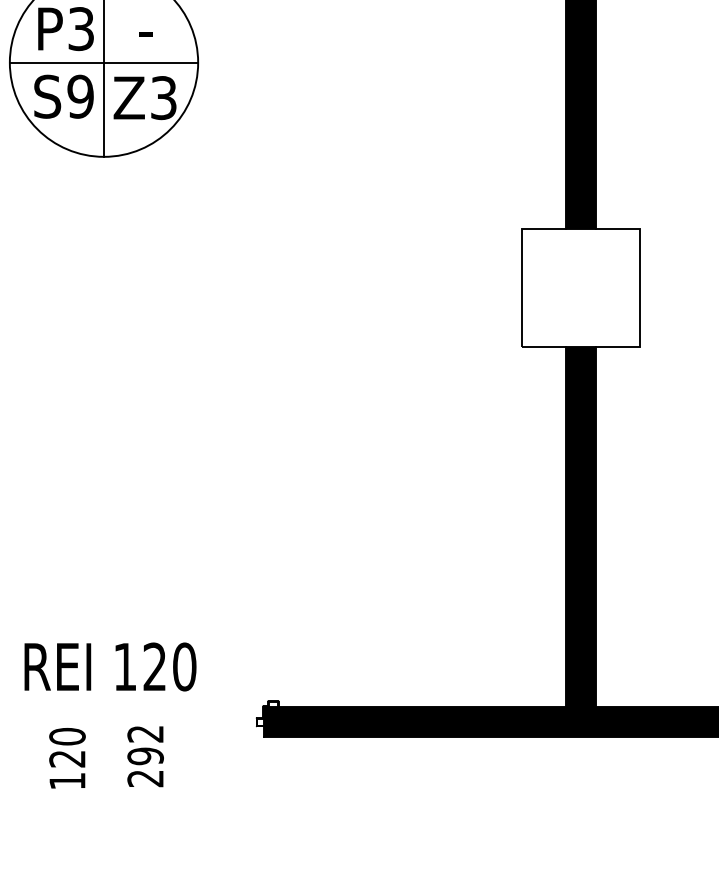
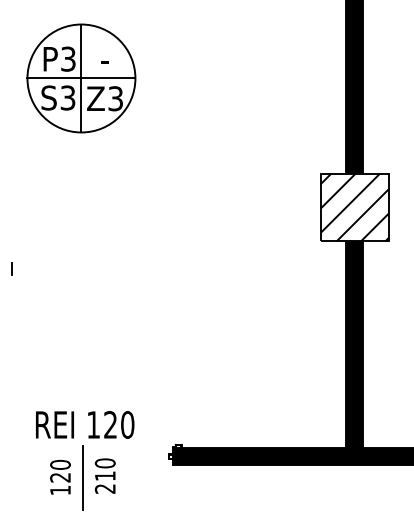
text: (79, 95) -> (67, 97), S9 -> S3
hatch: (580, 287) -> (354, 207), added
text: (144, 744) -> (104, 469), 292 -> 210
line: (107, 758) -> (83, 477), added

